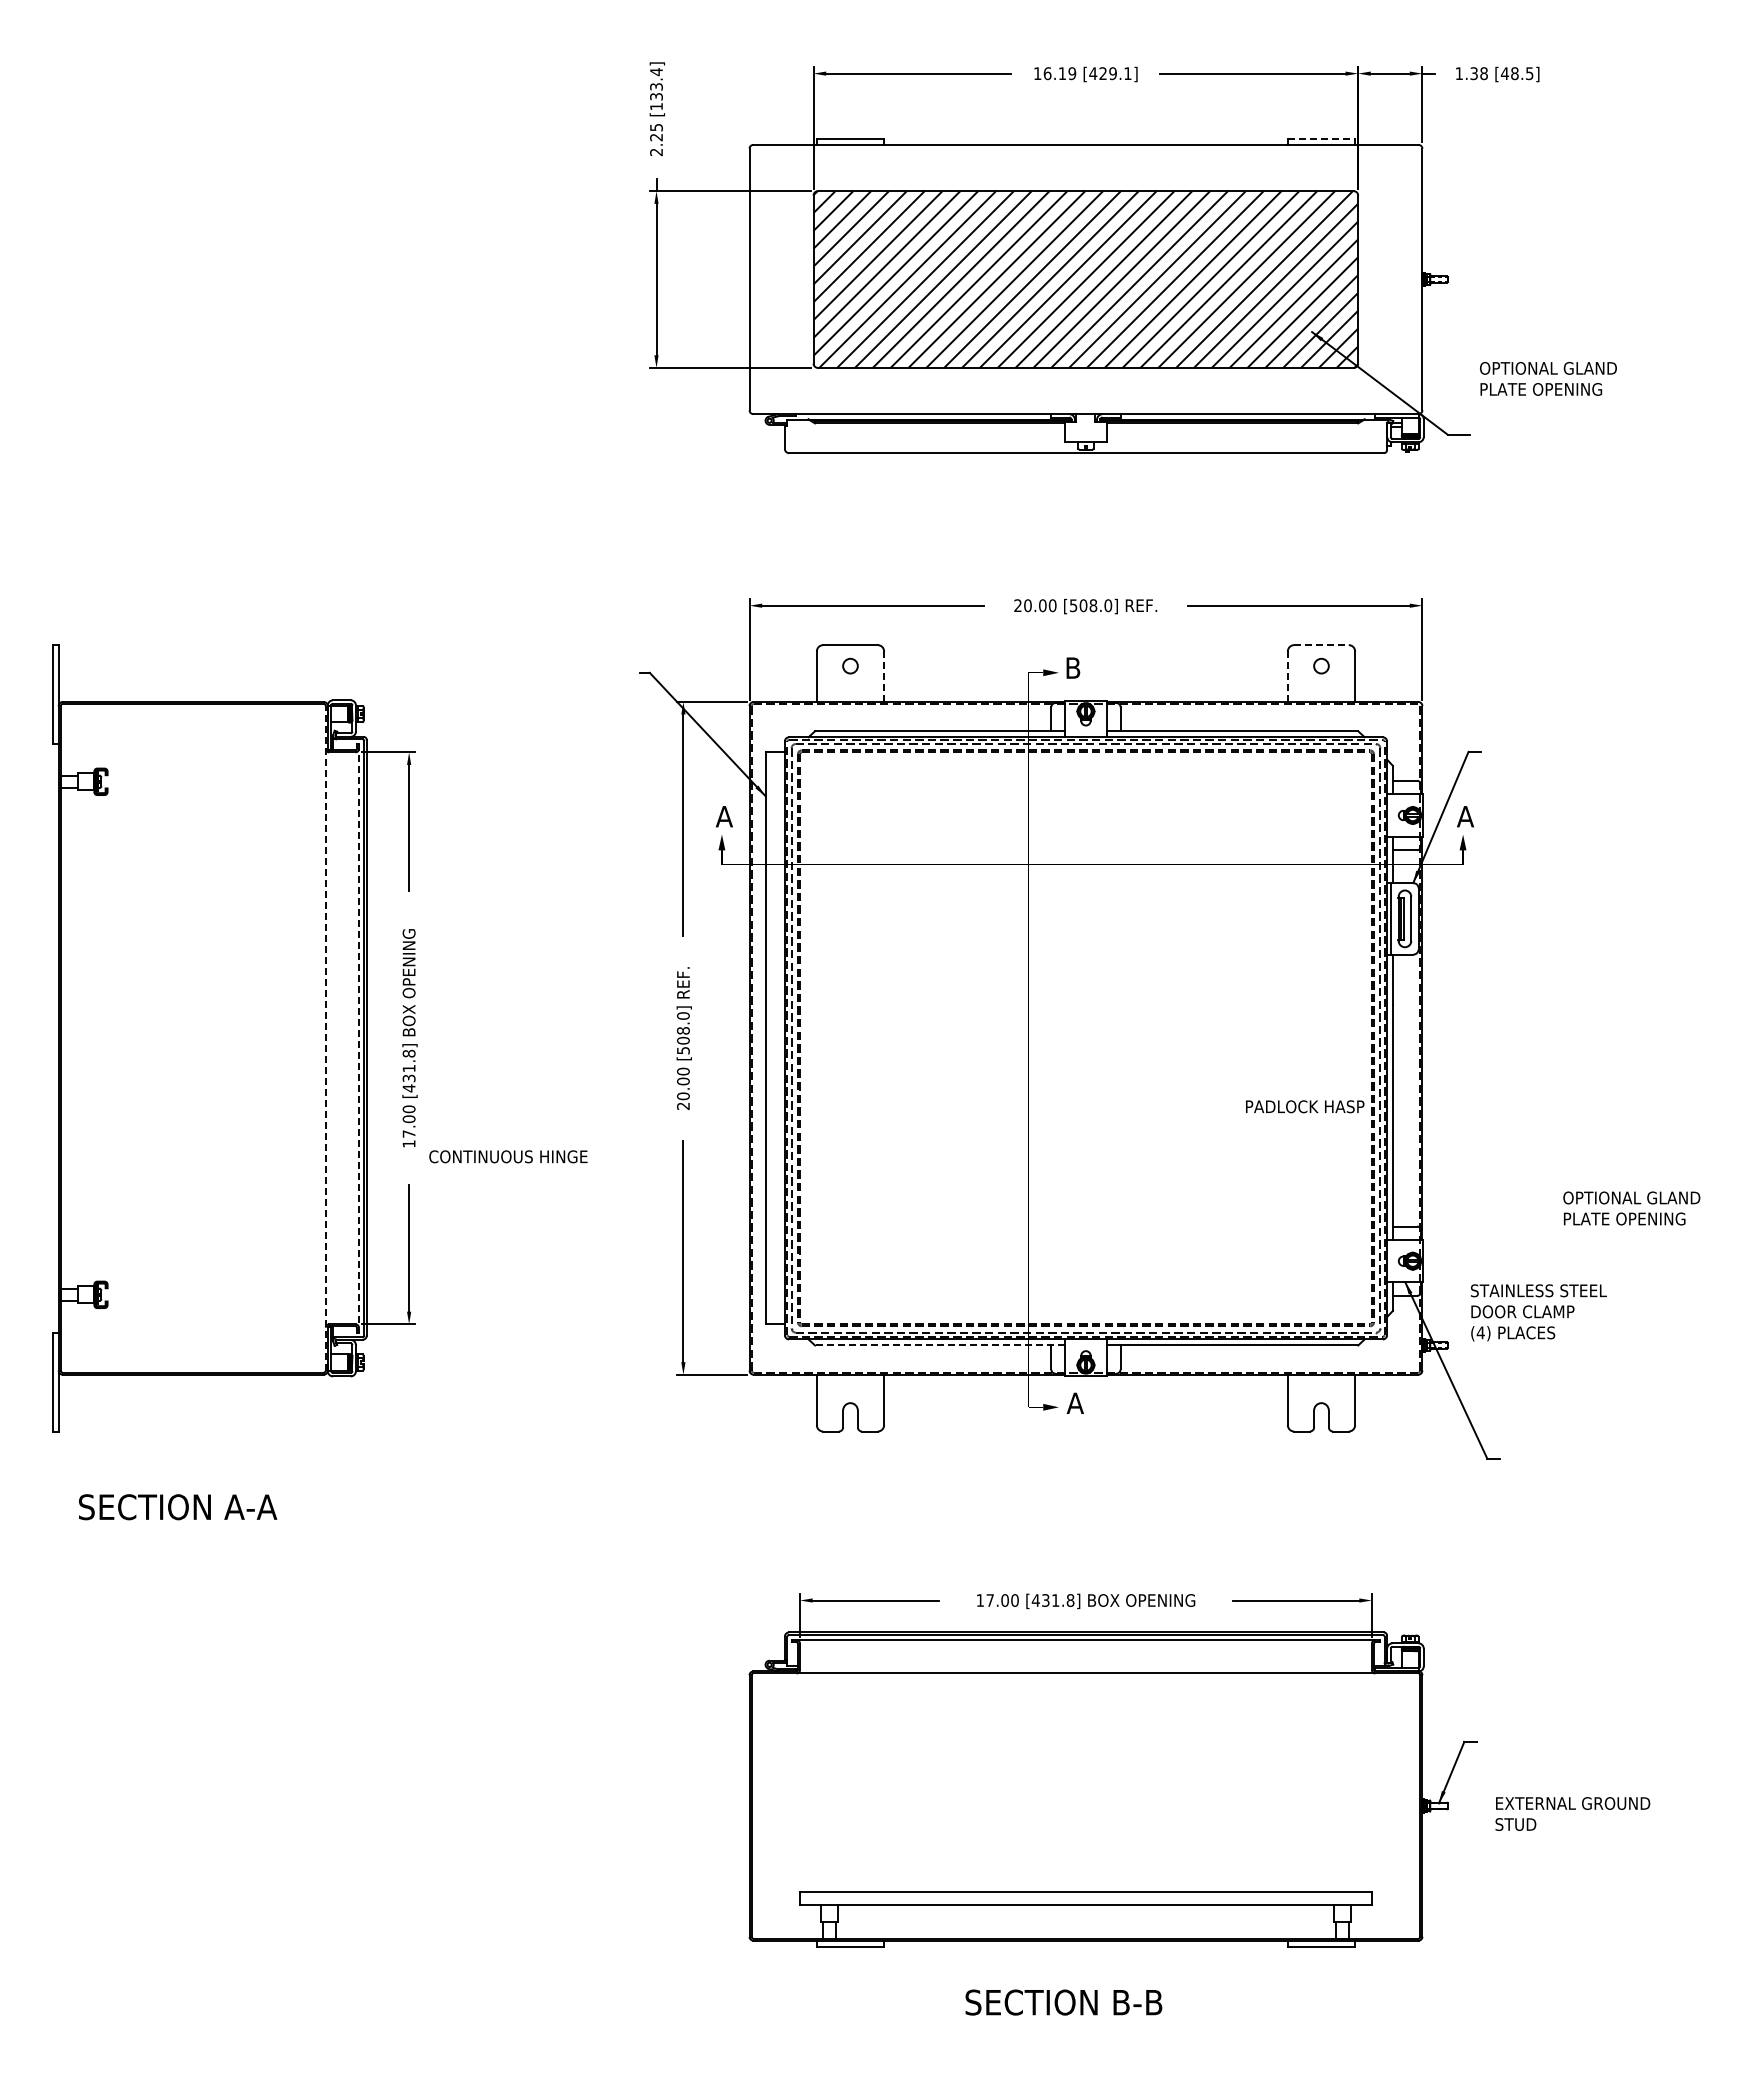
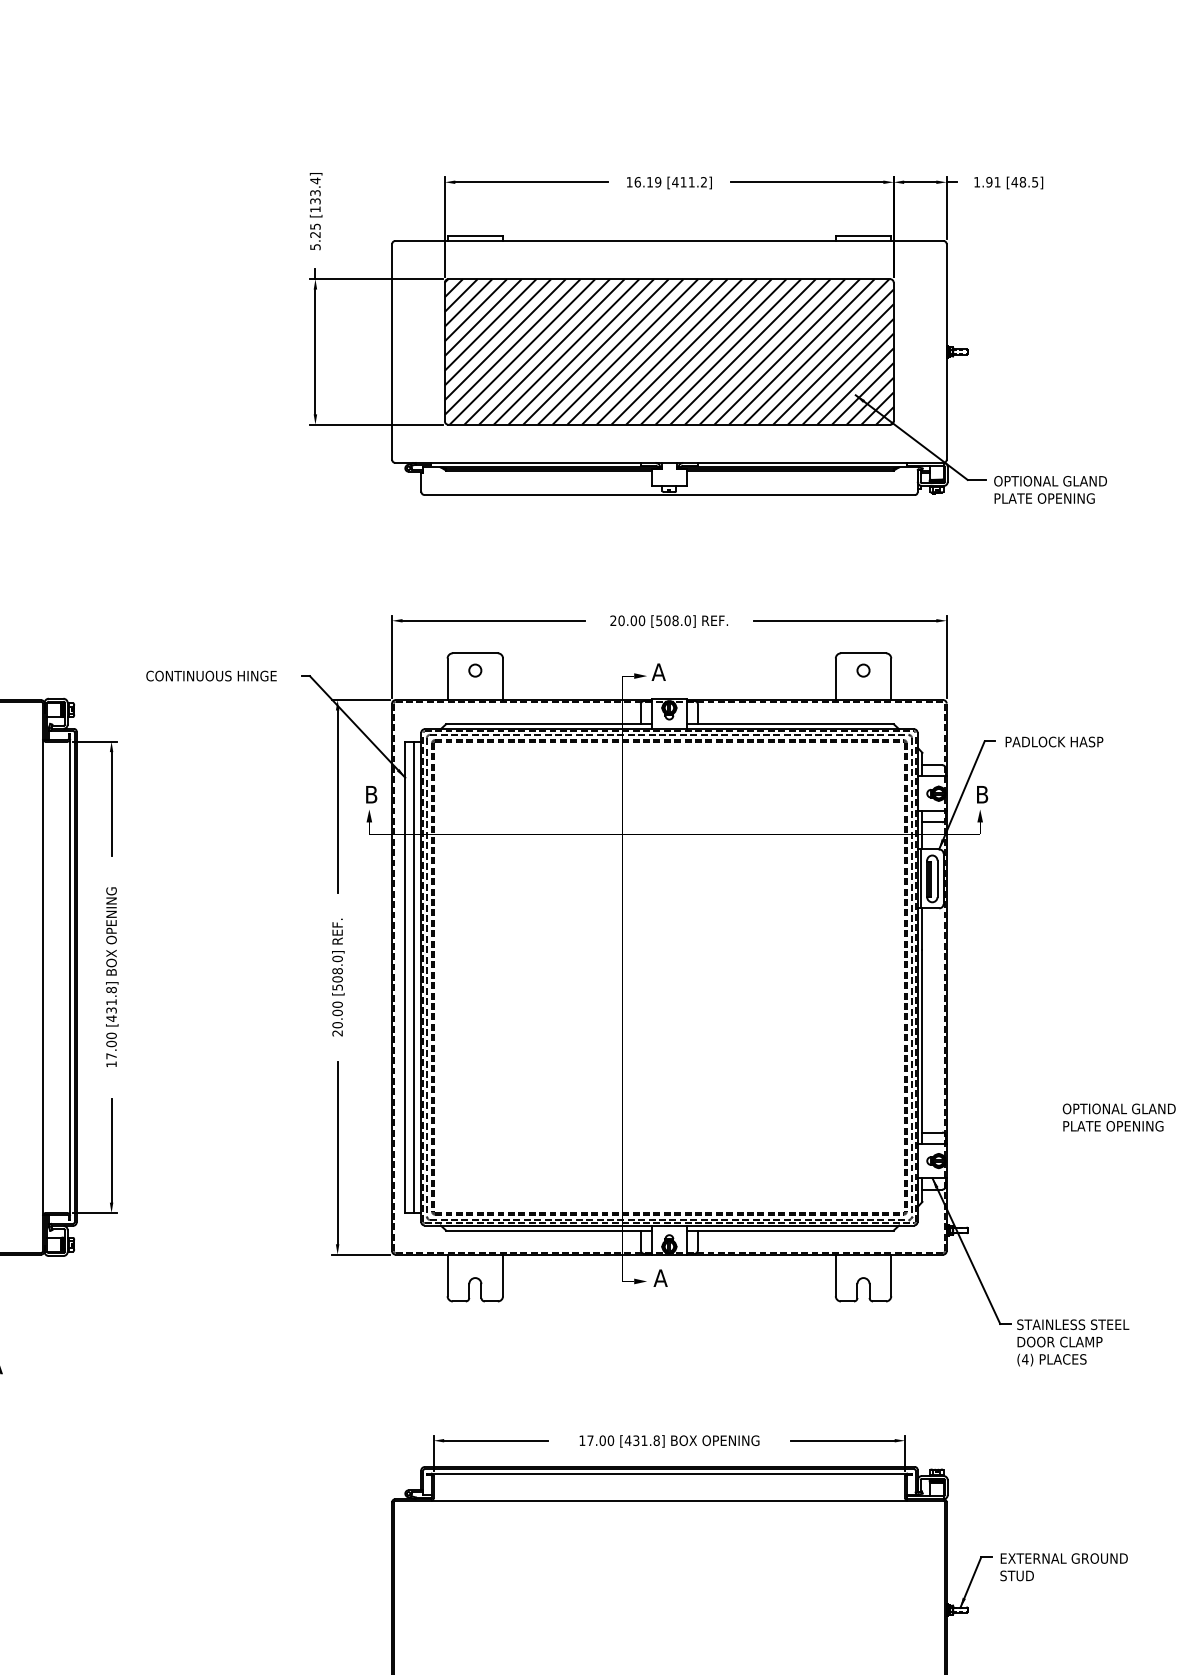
text: (1115, 73) -> (693, 182), [429.1] -> [411.2]
text: (1478, 73) -> (992, 182), 1.38 -> 1.91
line: (1321, 138) -> (863, 235), dashed -> solid
text: (656, 151) -> (315, 246), 2.25 -> 5.25
text: (1548, 378) -> (1050, 489), moved
line: (1321, 645) -> (863, 653), dashed -> solid
text: (1072, 667) -> (658, 671), B -> A
line: (884, 677) -> (503, 679), dashed -> solid
line: (1287, 677) -> (835, 679), dashed -> solid
text: (723, 816) -> (370, 794), A -> B
text: (1465, 816) -> (982, 794), A -> B
line: (325, 1037) -> (42, 976), dashed -> solid
line: (358, 1038) -> (69, 977), dashed -> solid
line: (775, 1038) -> (413, 977), added
text: (1305, 1106) -> (1054, 741), moved
text: (508, 1156) -> (211, 675), moved
text: (1538, 1312) -> (1072, 1342), moved
line: (940, 1345) -> (549, 1230), dashed -> solid
text: (1572, 1813) -> (1063, 1566), moved

